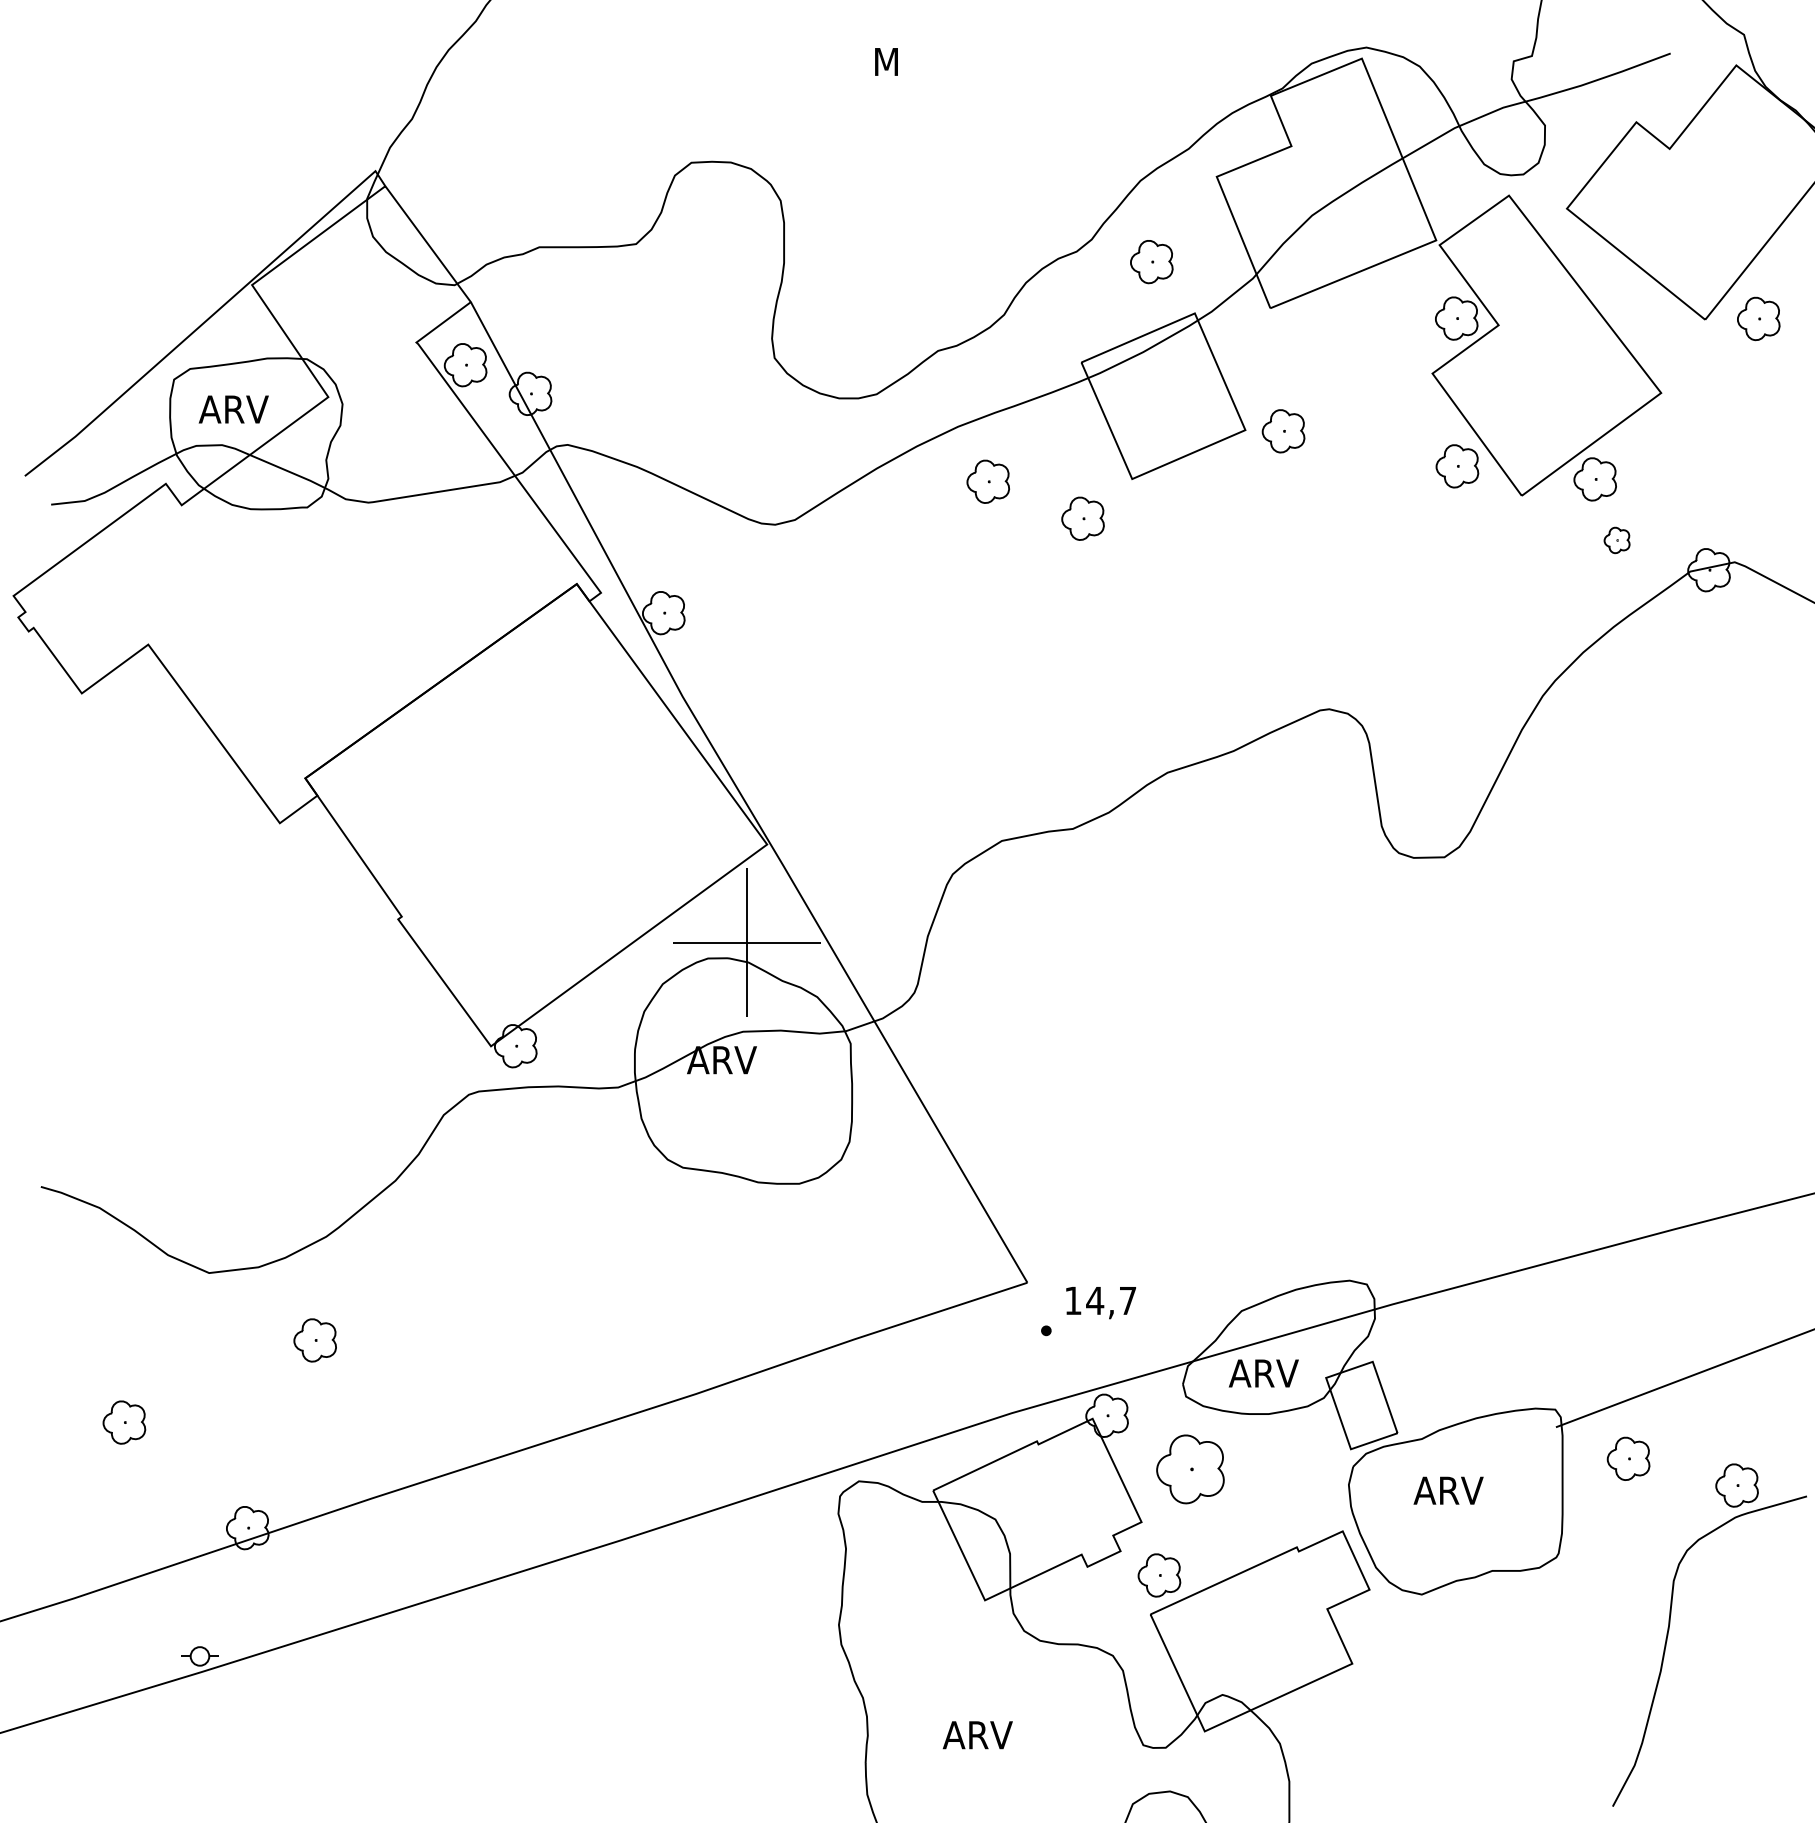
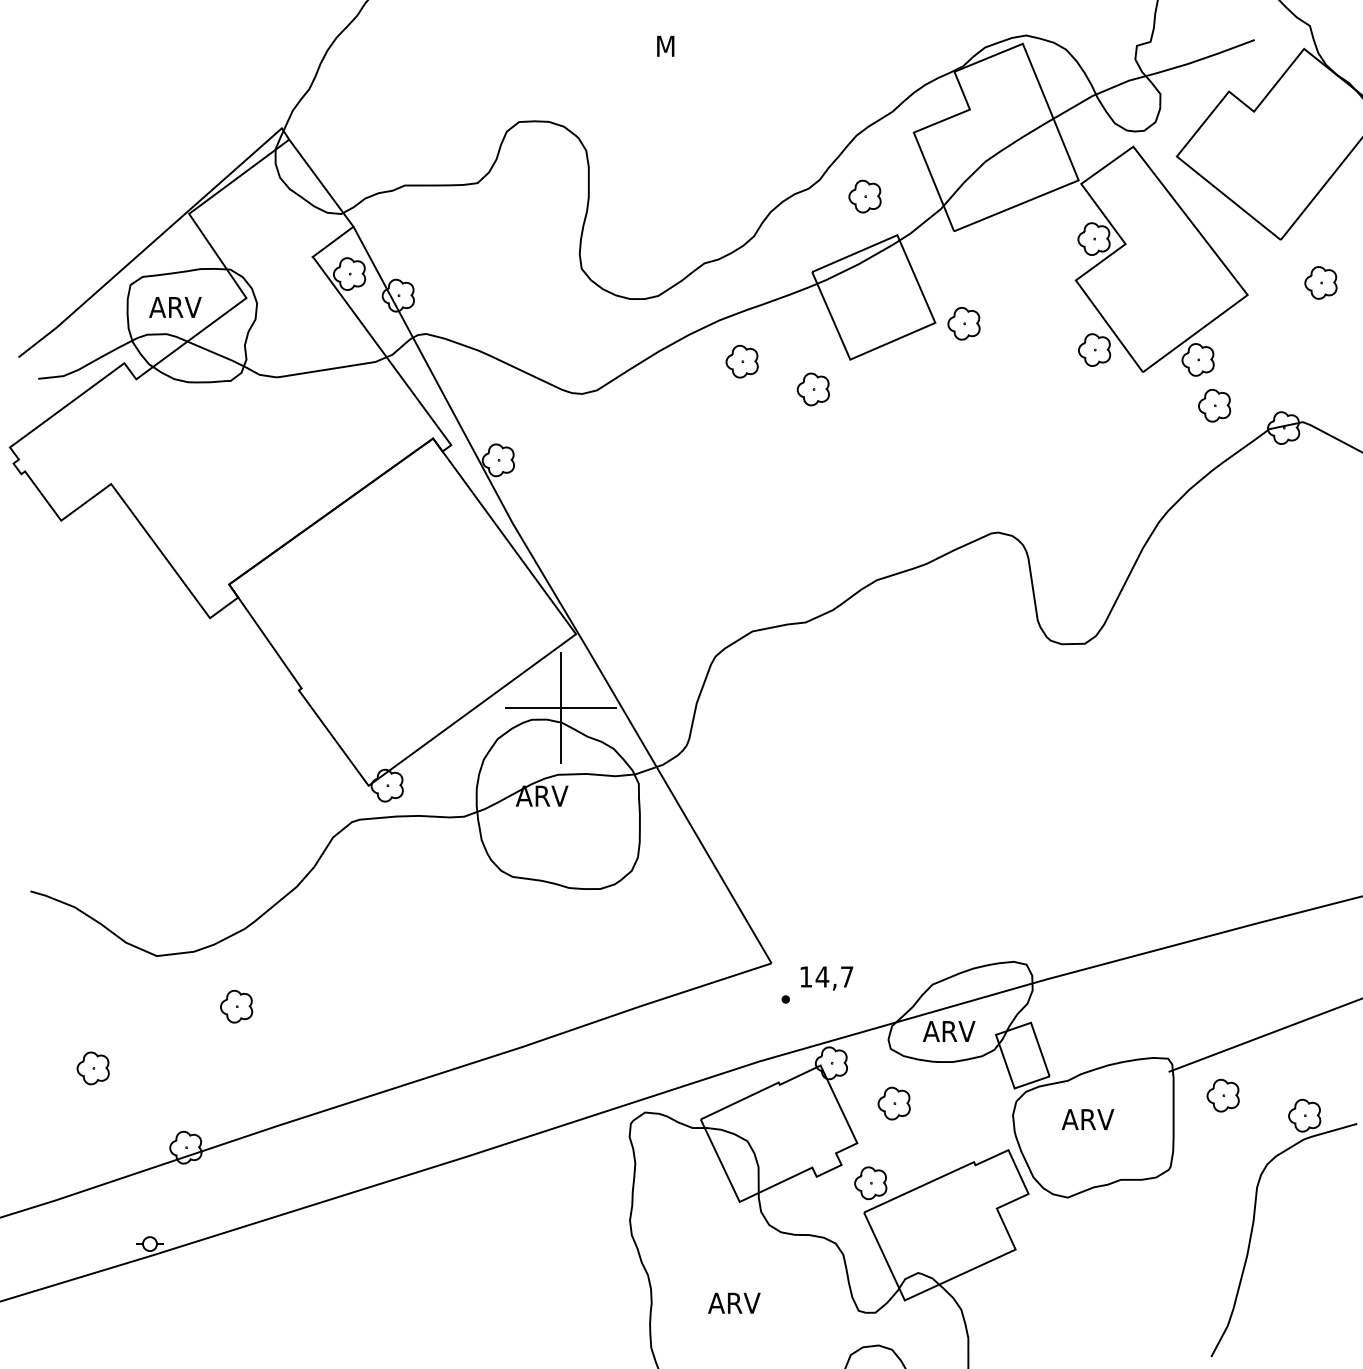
part: (1758, 318) -> (1320, 282), moved
part: (1616, 540) -> (1214, 405), size x1.67
part: (1190, 1469) -> (894, 1103), size x0.62

